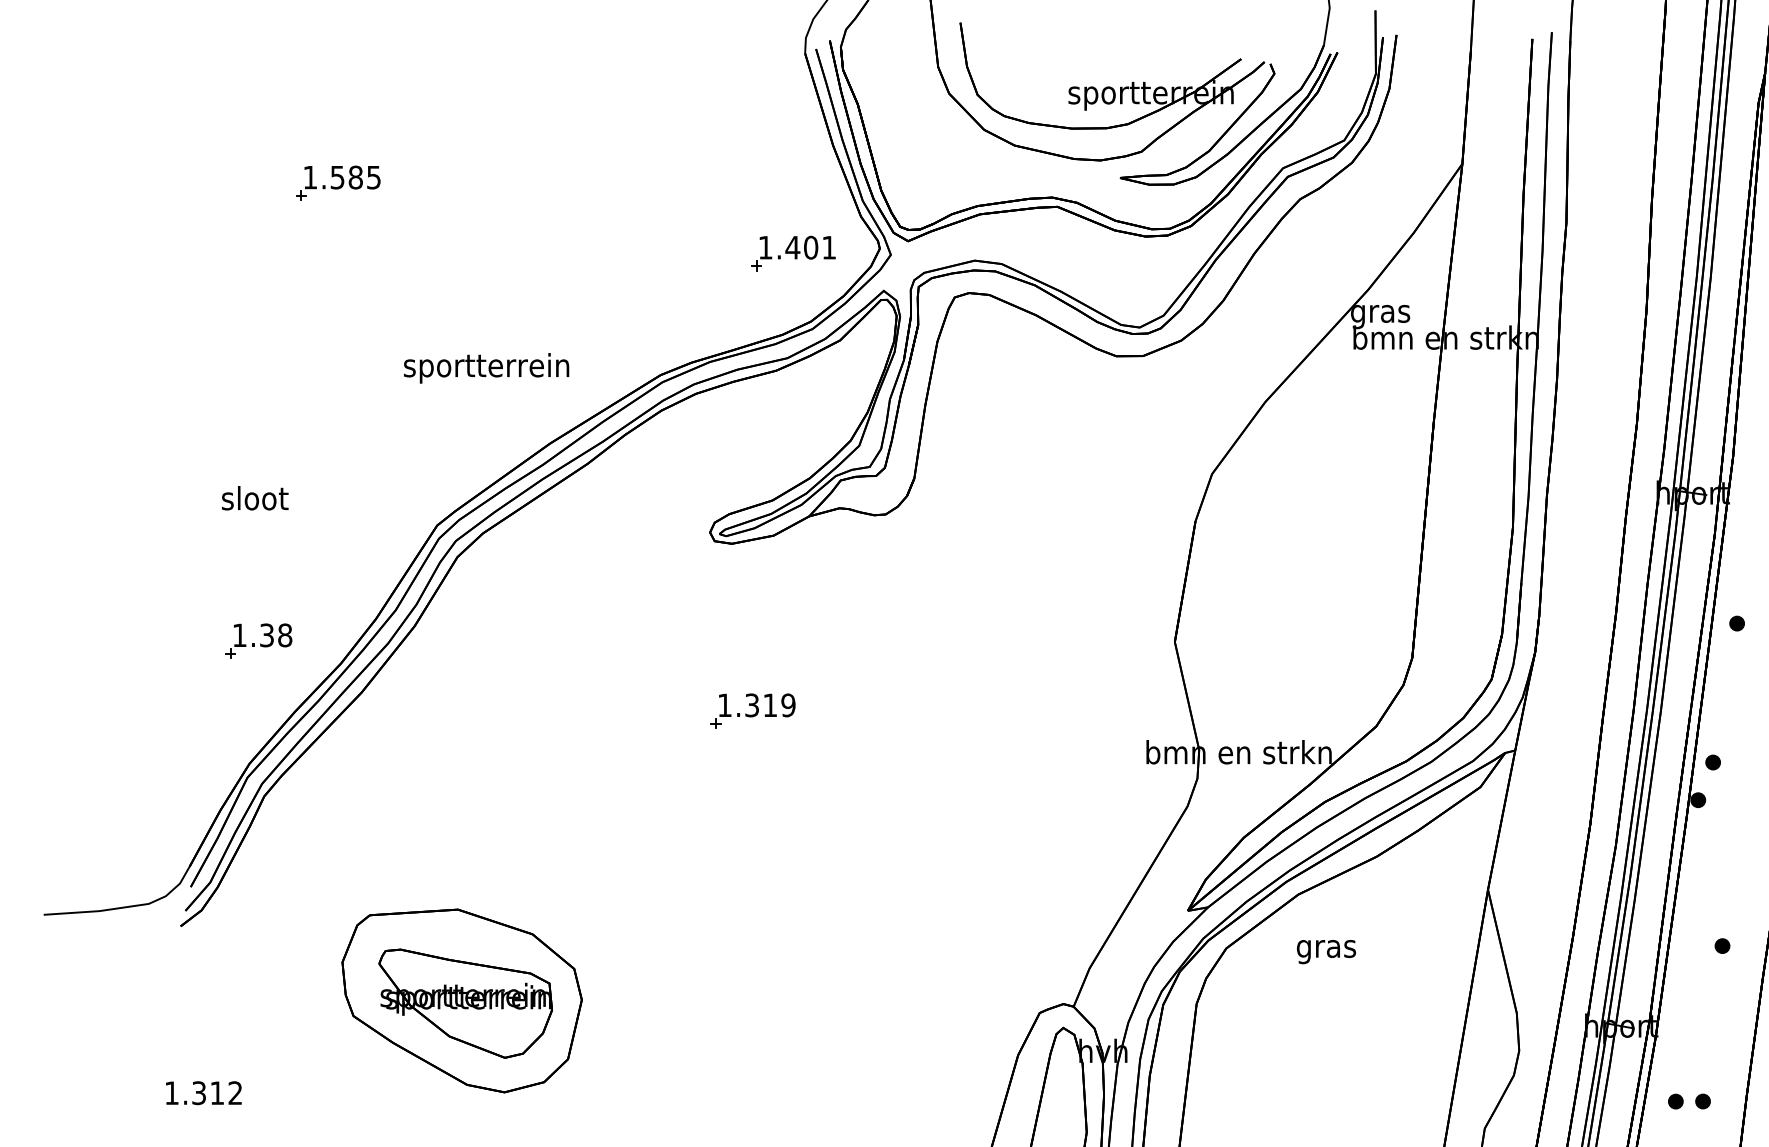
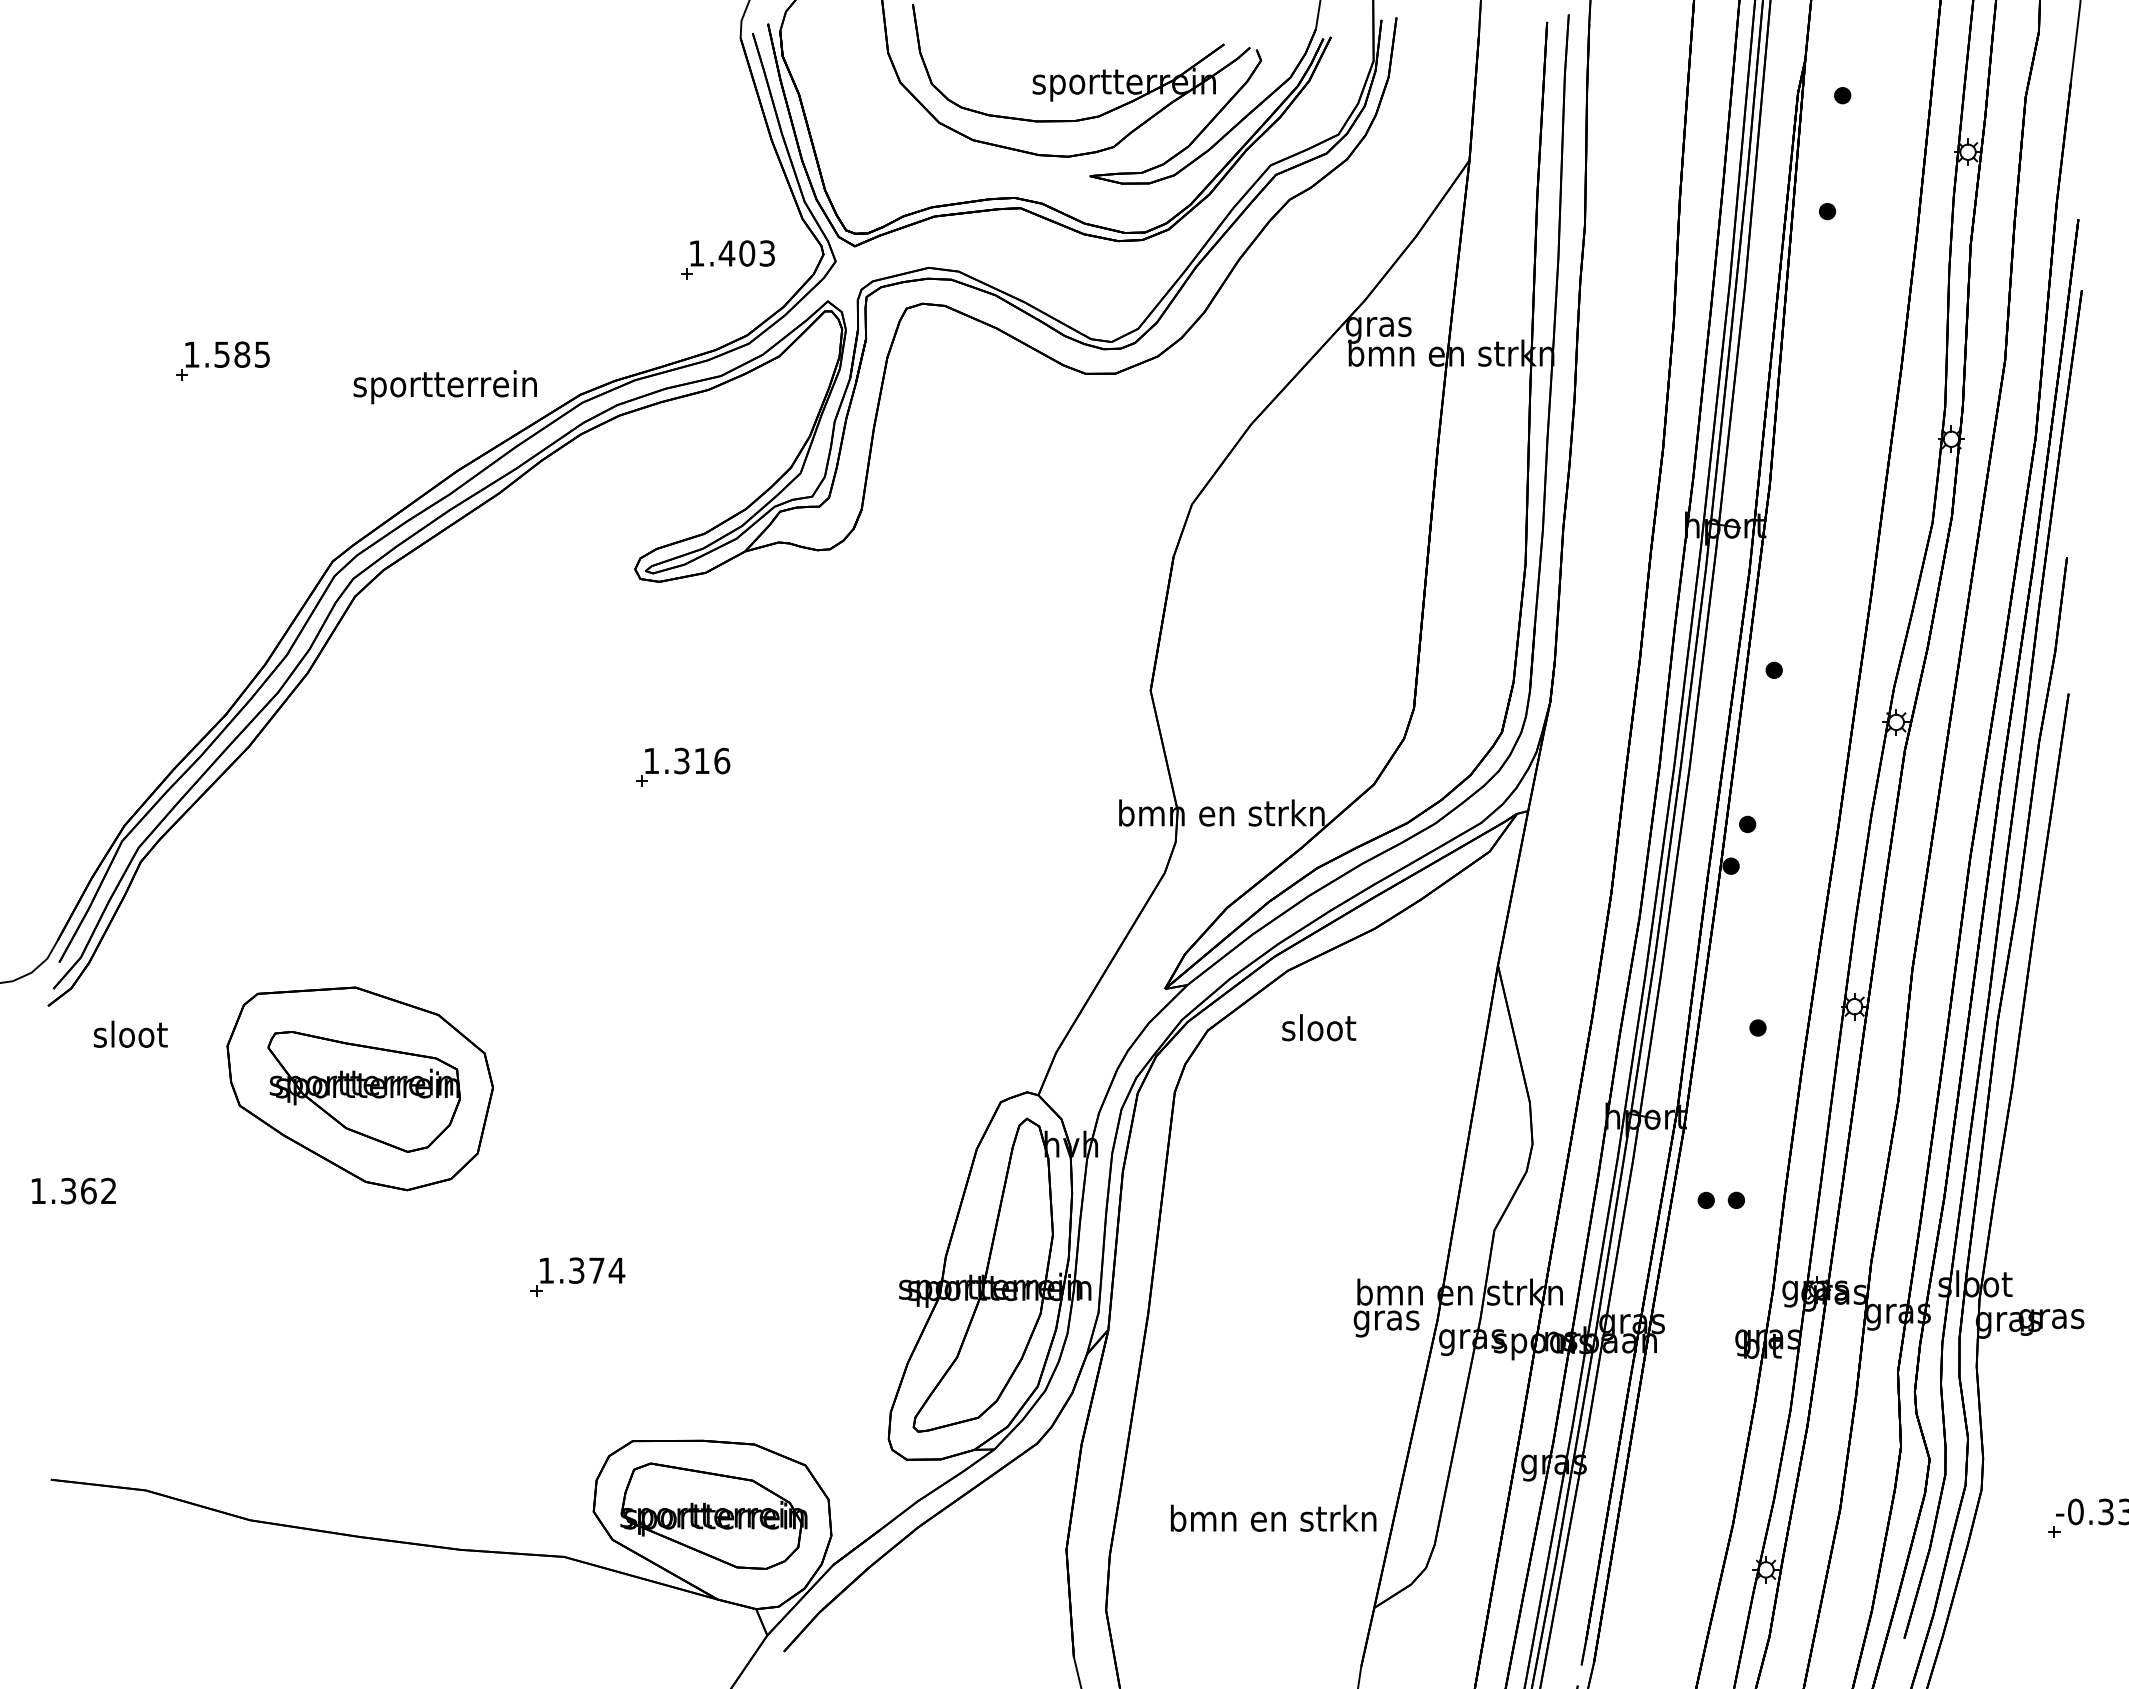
part: (337, 182) -> (222, 360), moved
text: (828, 247) -> (766, 253), 1.401 -> 1.403
text: (485, 368) -> (444, 387), moved
text: (254, 497) -> (130, 1033), moved
part: (258, 640) -> (134, 689), removed
text: (788, 704) -> (722, 760), 1.319 -> 1.316
text: (1327, 949) -> (1319, 1031), gras -> sloot
text: (217, 1092) -> (88, 1190), 1.312 -> 1.362

